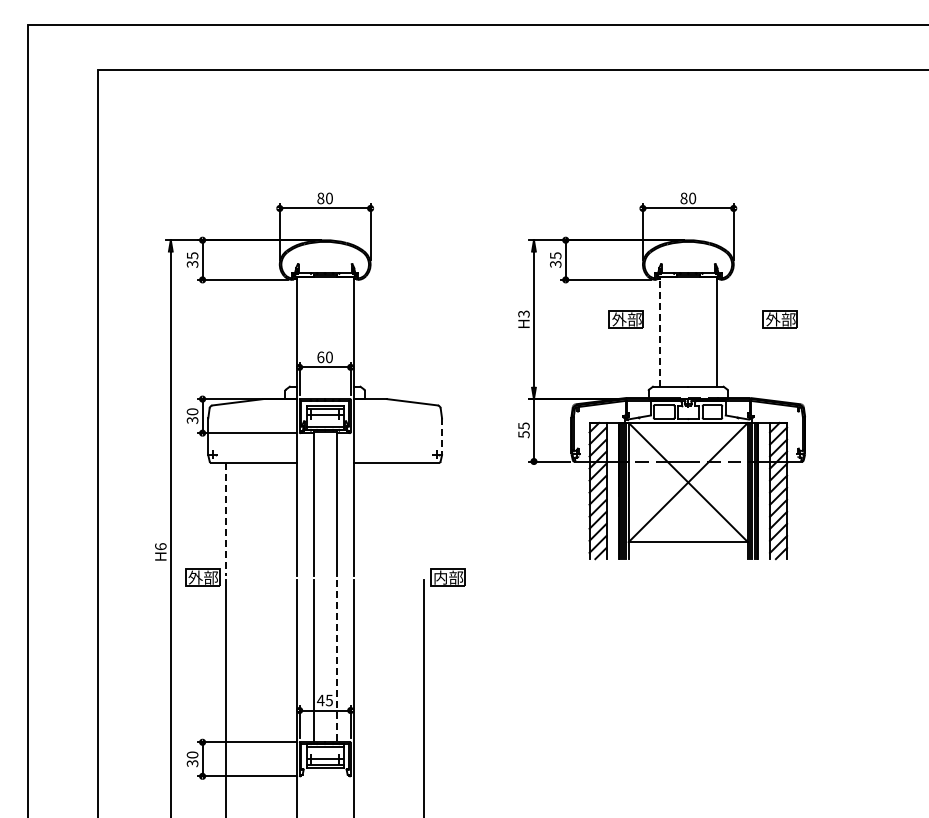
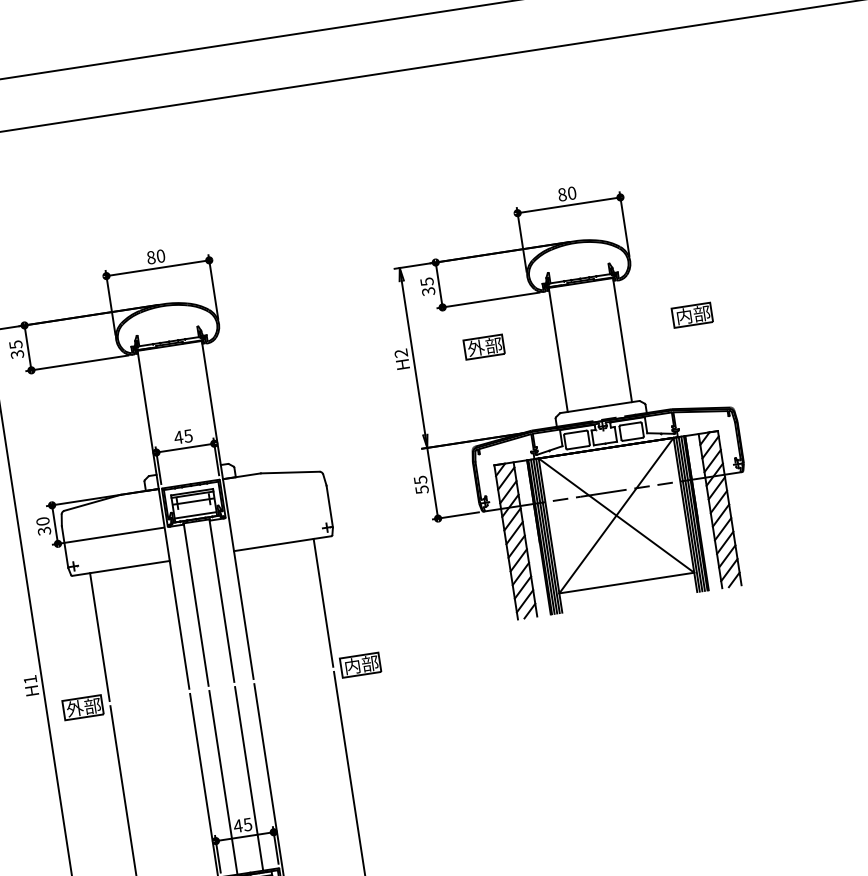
text: (523, 313) -> (400, 352), H3 -> H2
part: (625, 319) -> (483, 347), moved
text: (773, 319) -> (684, 316), 外部 -> 内部
line: (659, 331) -> (557, 349), dashed -> solid
text: (324, 357) -> (182, 437), 60 -> 45
line: (442, 437) -> (330, 507), dashed -> solid
line: (423, 518) -> (322, 602), added
line: (226, 519) -> (100, 637), dashed -> solid
text: (160, 546) -> (29, 679), H6 -> H1
line: (336, 661) -> (249, 779), dashed -> solid

